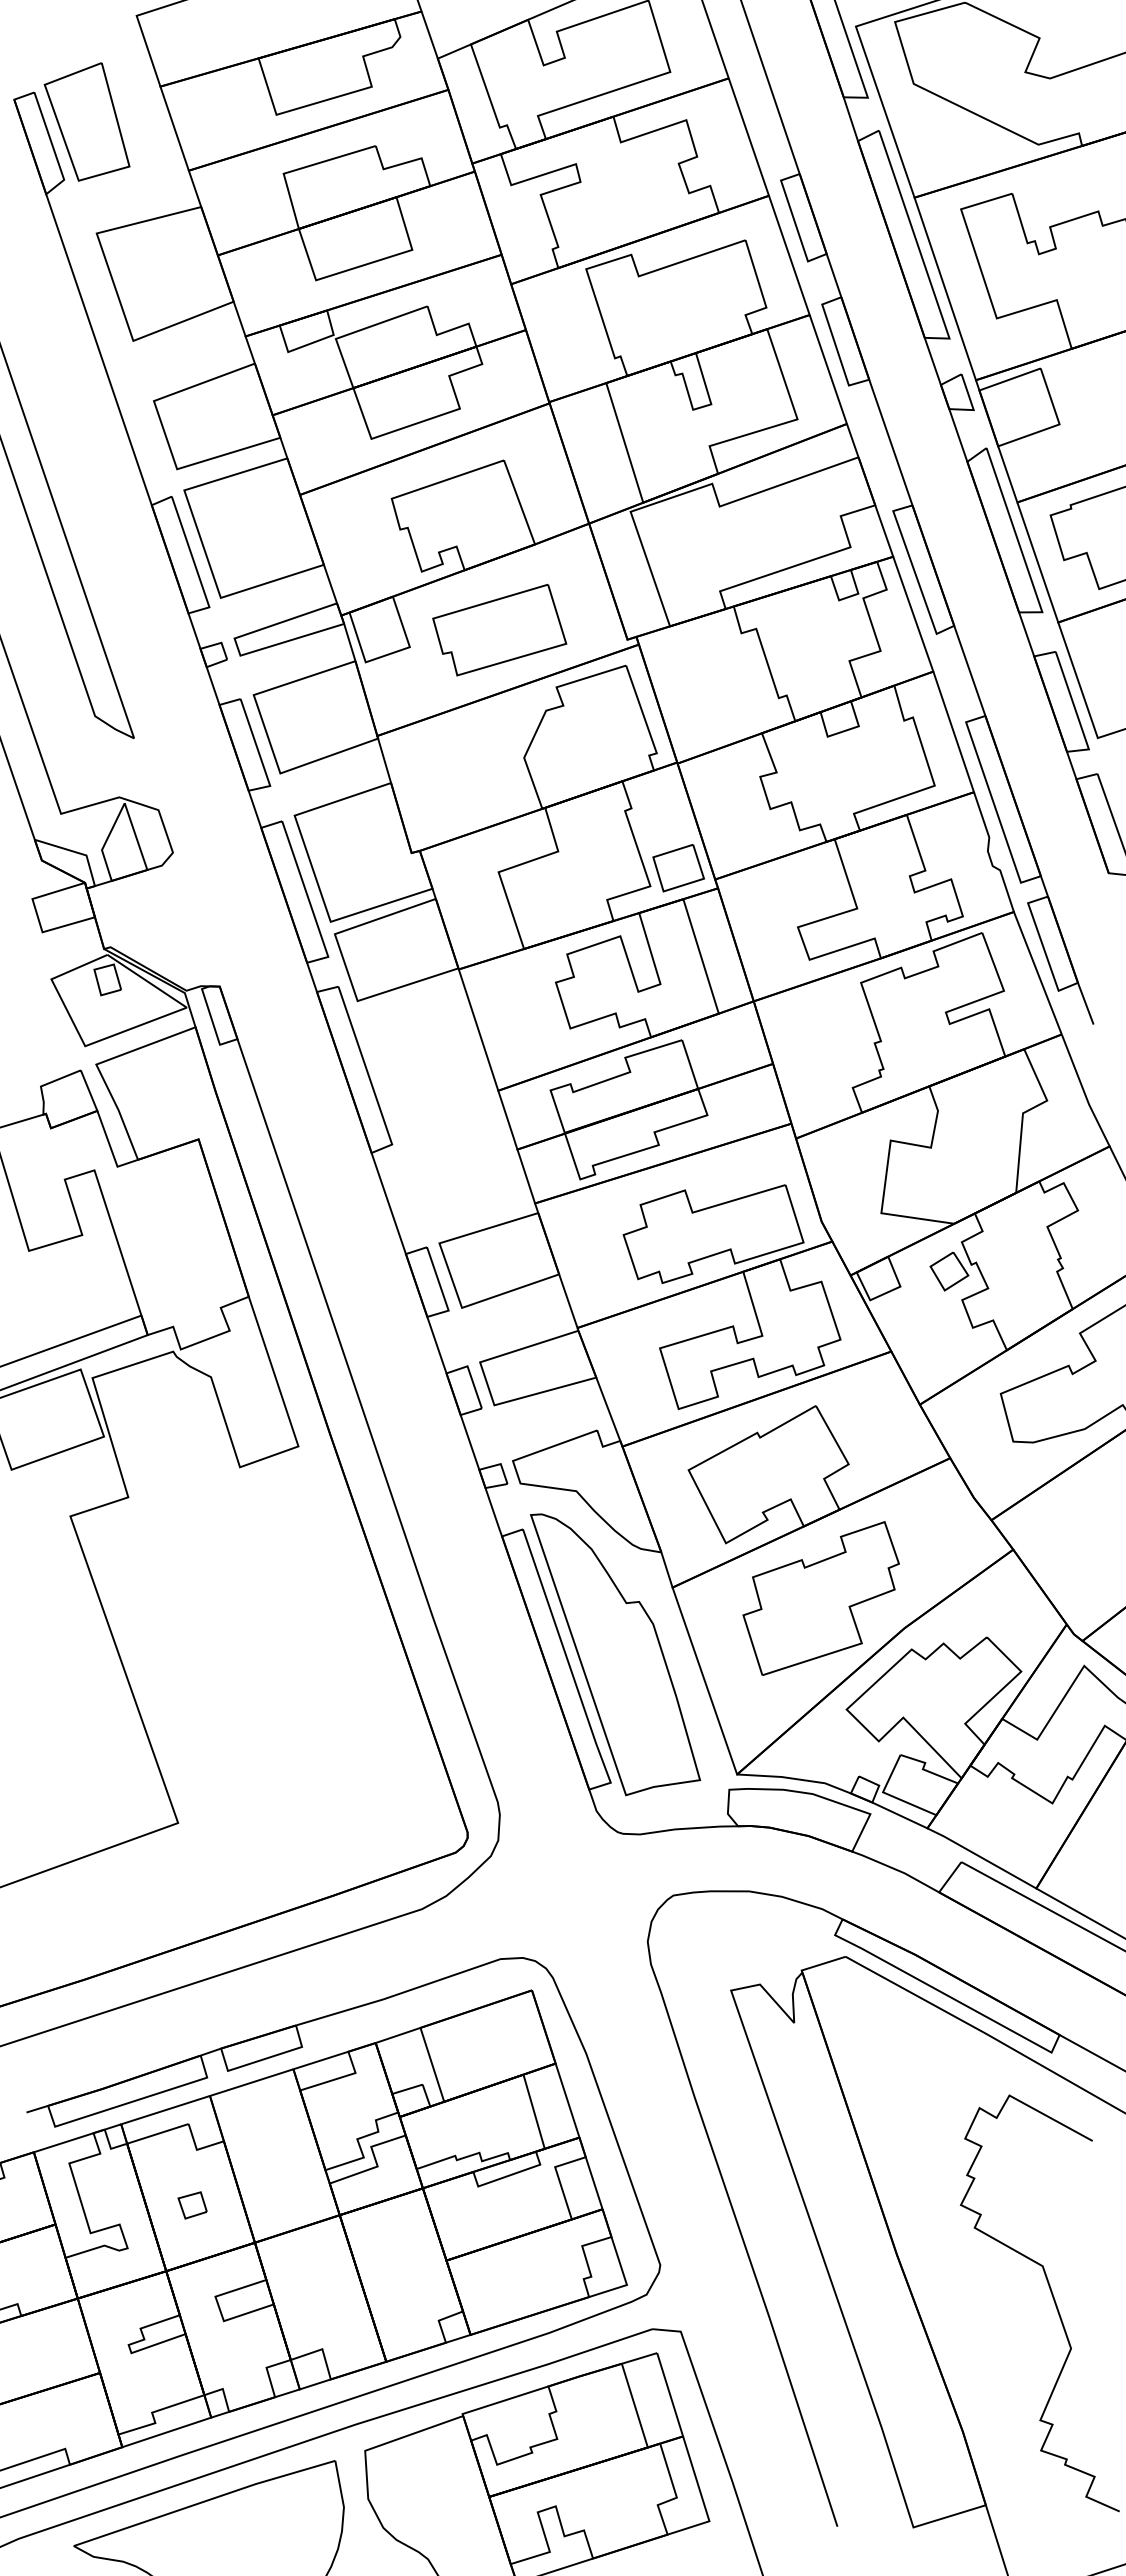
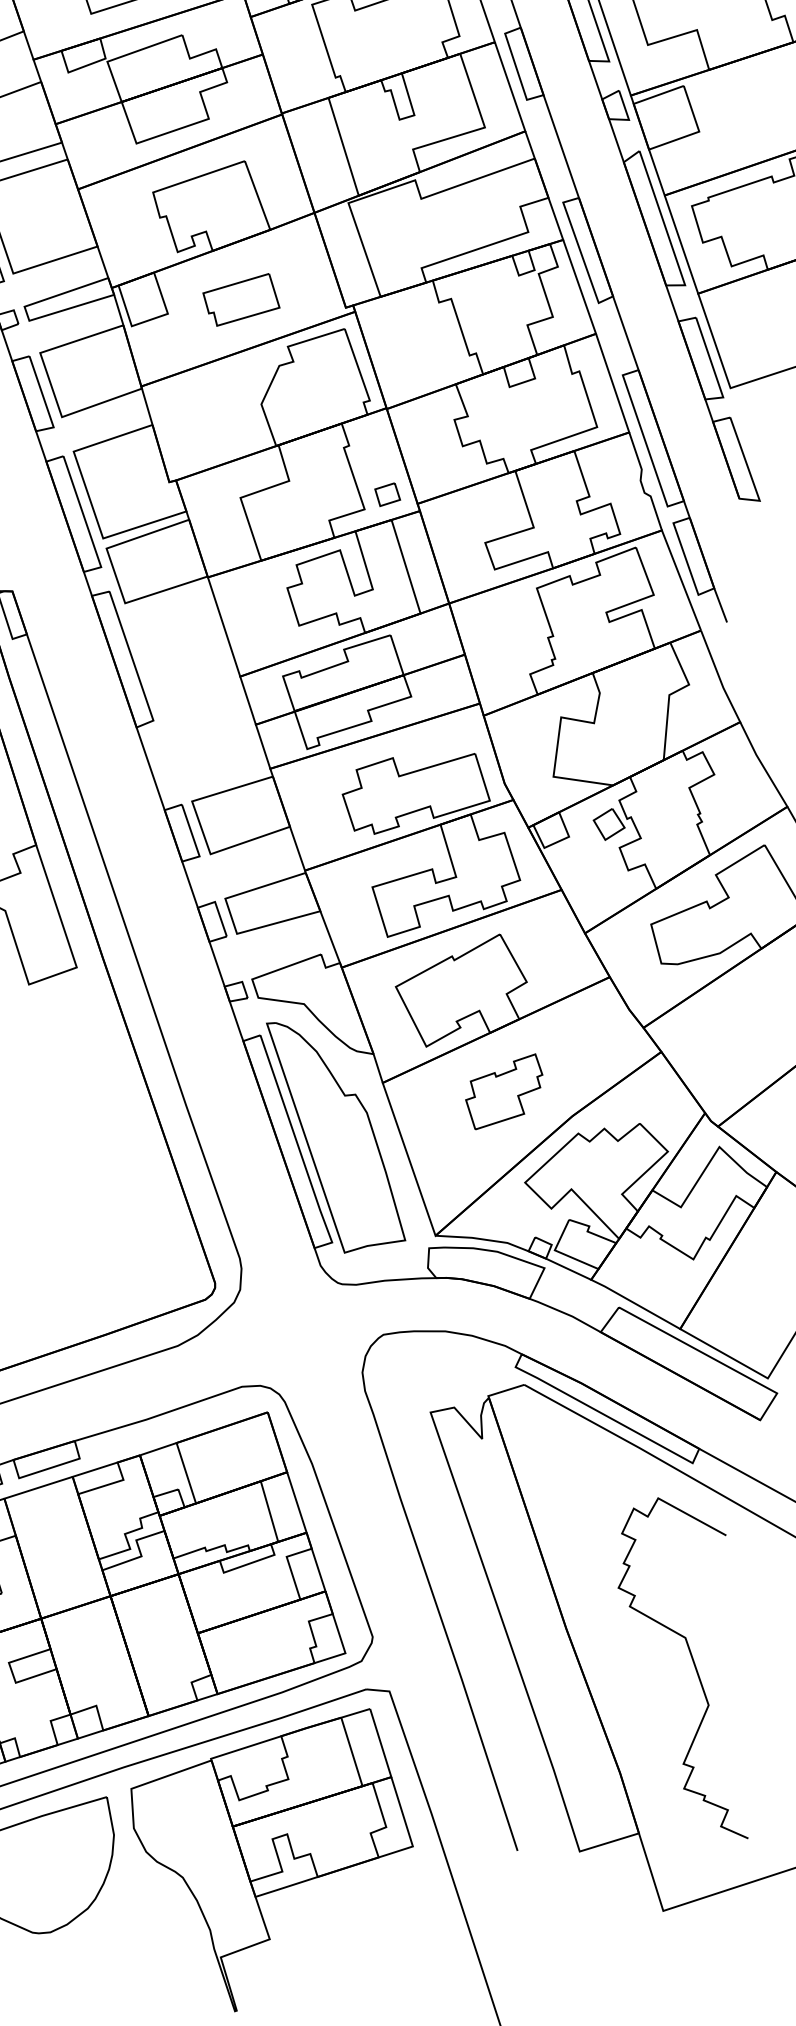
part: (499, 629) -> (241, 299), size x0.7
part: (678, 868) -> (387, 494), size x0.6
part: (820, 1598) -> (503, 1091), size x0.6

